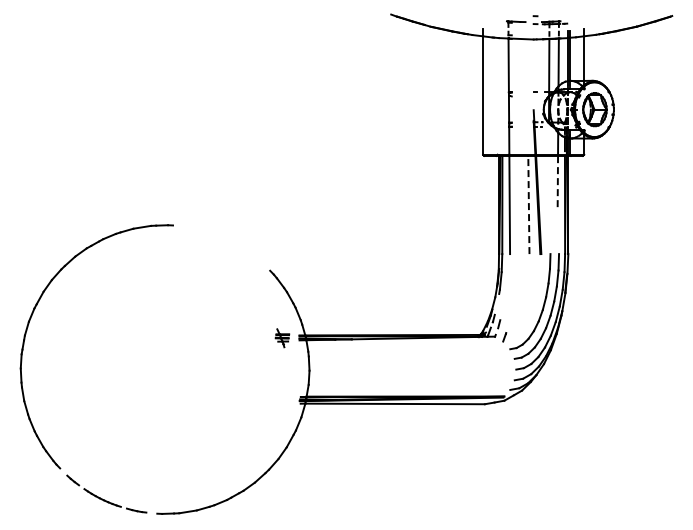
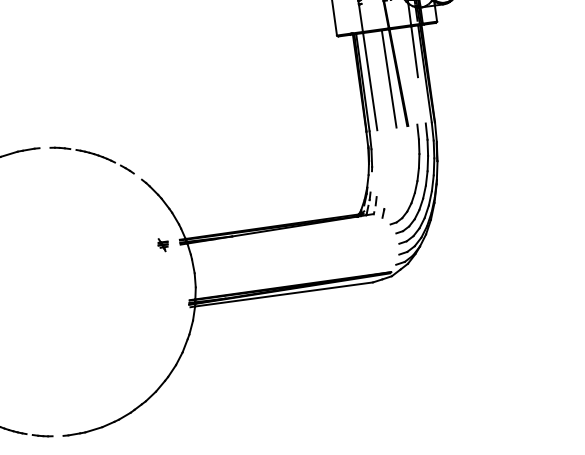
line: (557, 181) -> (414, 51), dashed -> solid
line: (528, 204) -> (388, 78), dashed -> solid
part: (223, 244) -> (92, 160), added
part: (281, 338) -> (162, 245), size x0.71

